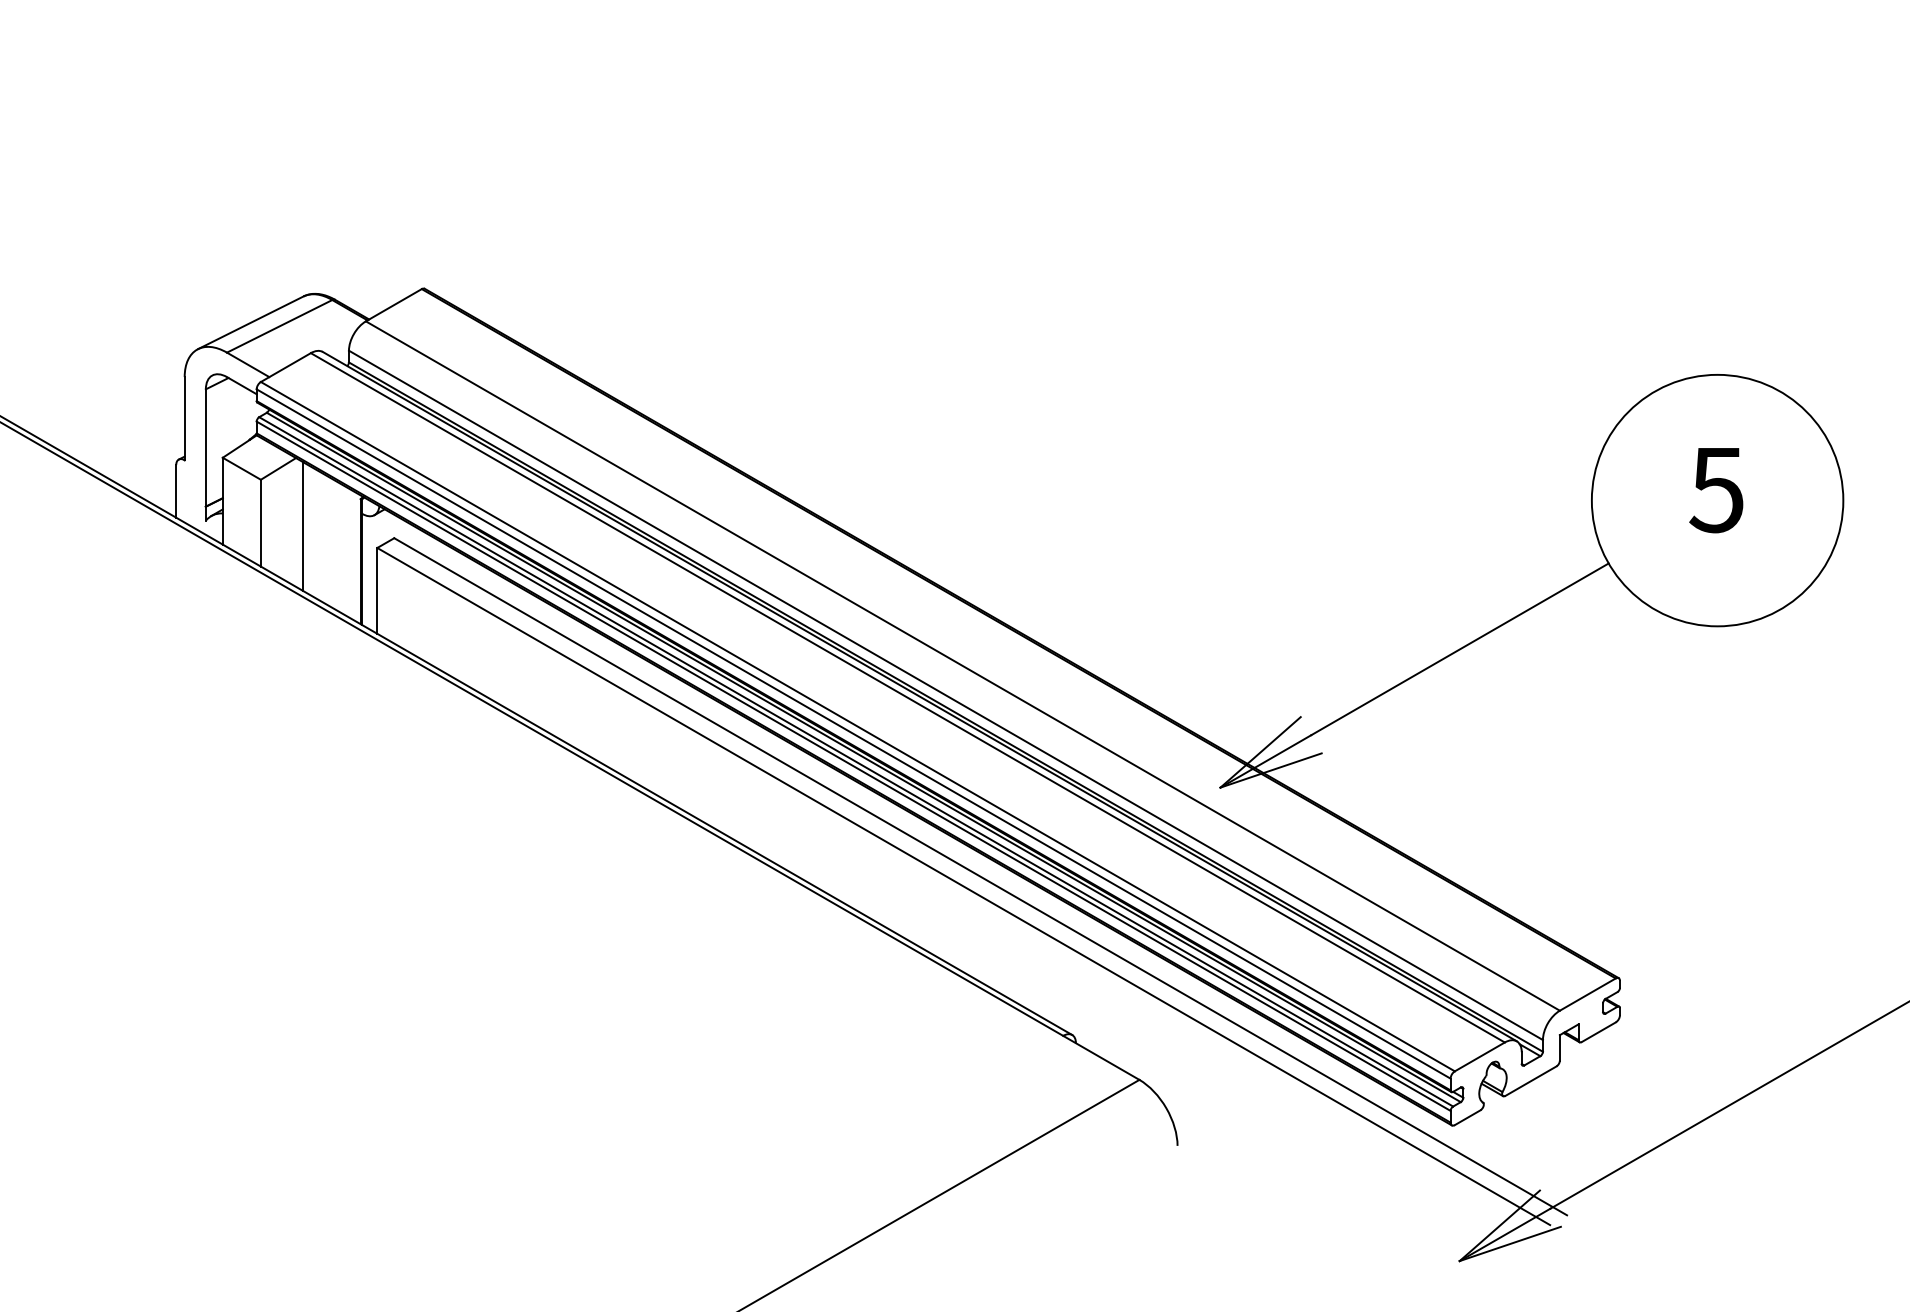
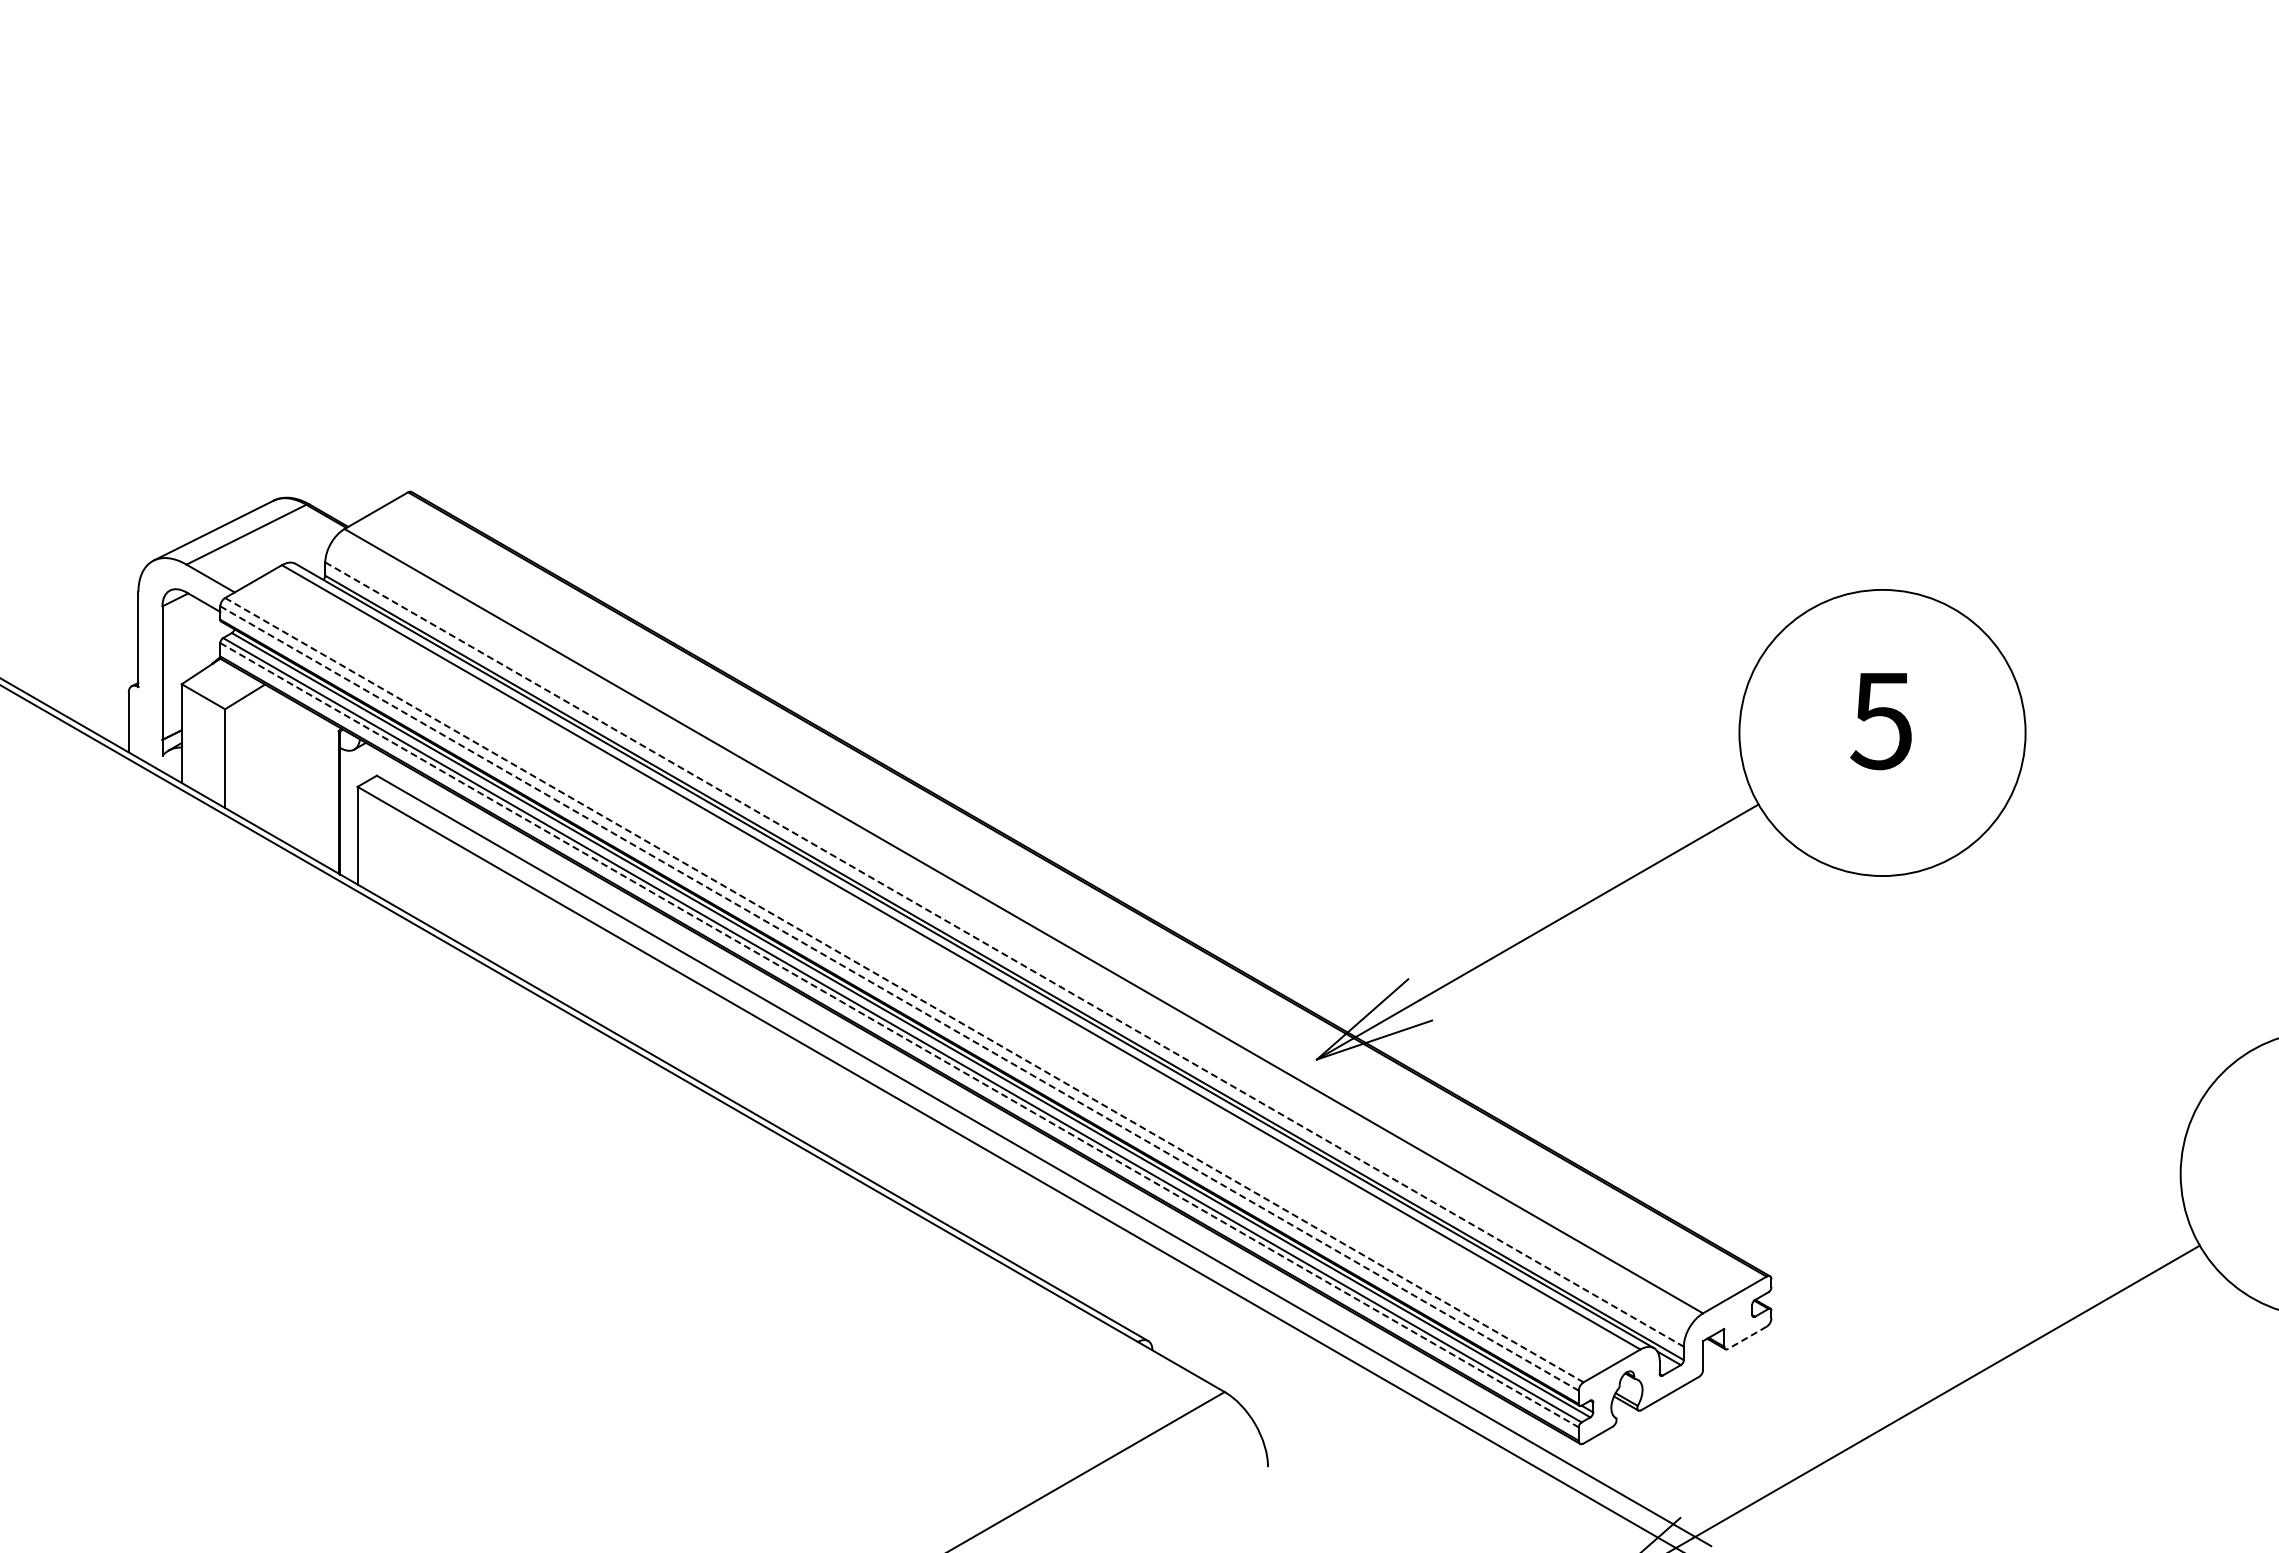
line: (303, 526) -> (273, 762), removed
line: (946, 695) -> (1005, 954), solid -> dashed
line: (858, 726) -> (904, 990), solid -> dashed
line: (853, 733) -> (899, 998), solid -> dashed
line: (853, 766) -> (899, 1035), solid -> dashed
line: (1598, 1032) -> (1746, 1338), solid -> dashed

